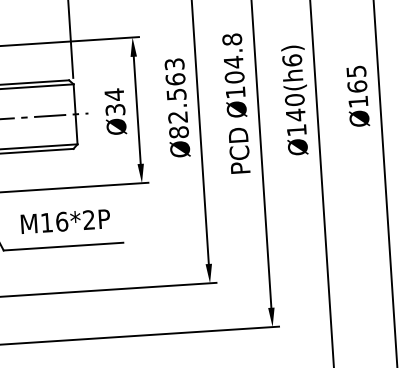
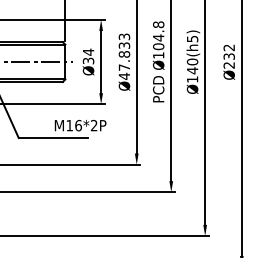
text: (292, 59) -> (192, 38), Ø140(h6) -> Ø140(h5)
text: (356, 86) -> (228, 56), Ø165 -> Ø232
text: (177, 106) -> (124, 61), Ø82.563 -> Ø47.833
text: (65, 221) -> (80, 125), moved

